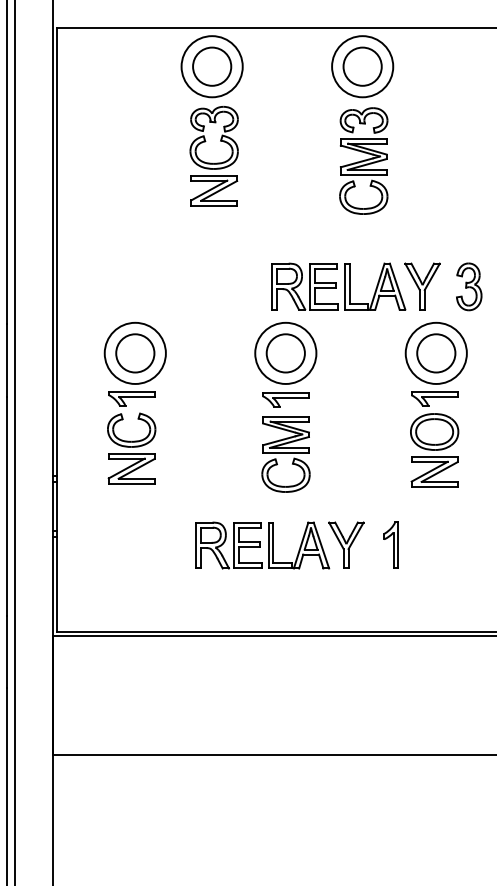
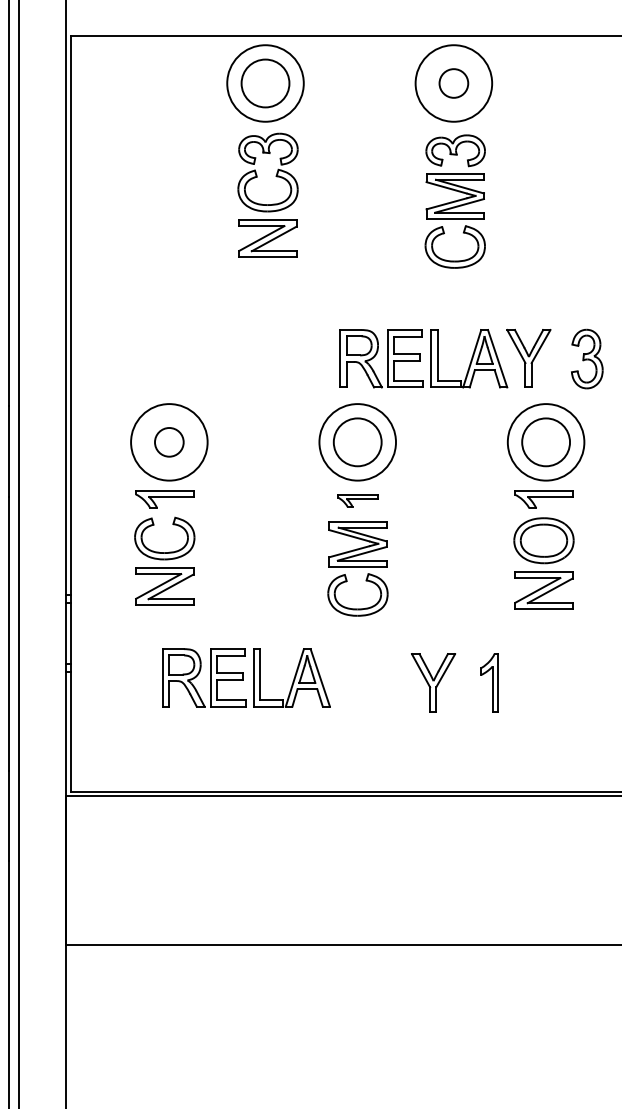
circle: (362, 66) -> (453, 83), size x0.6
circle: (135, 353) -> (169, 442), size x0.6
part: (285, 399) -> (357, 500), size x0.7
part: (262, 545) -> (246, 677), moved

